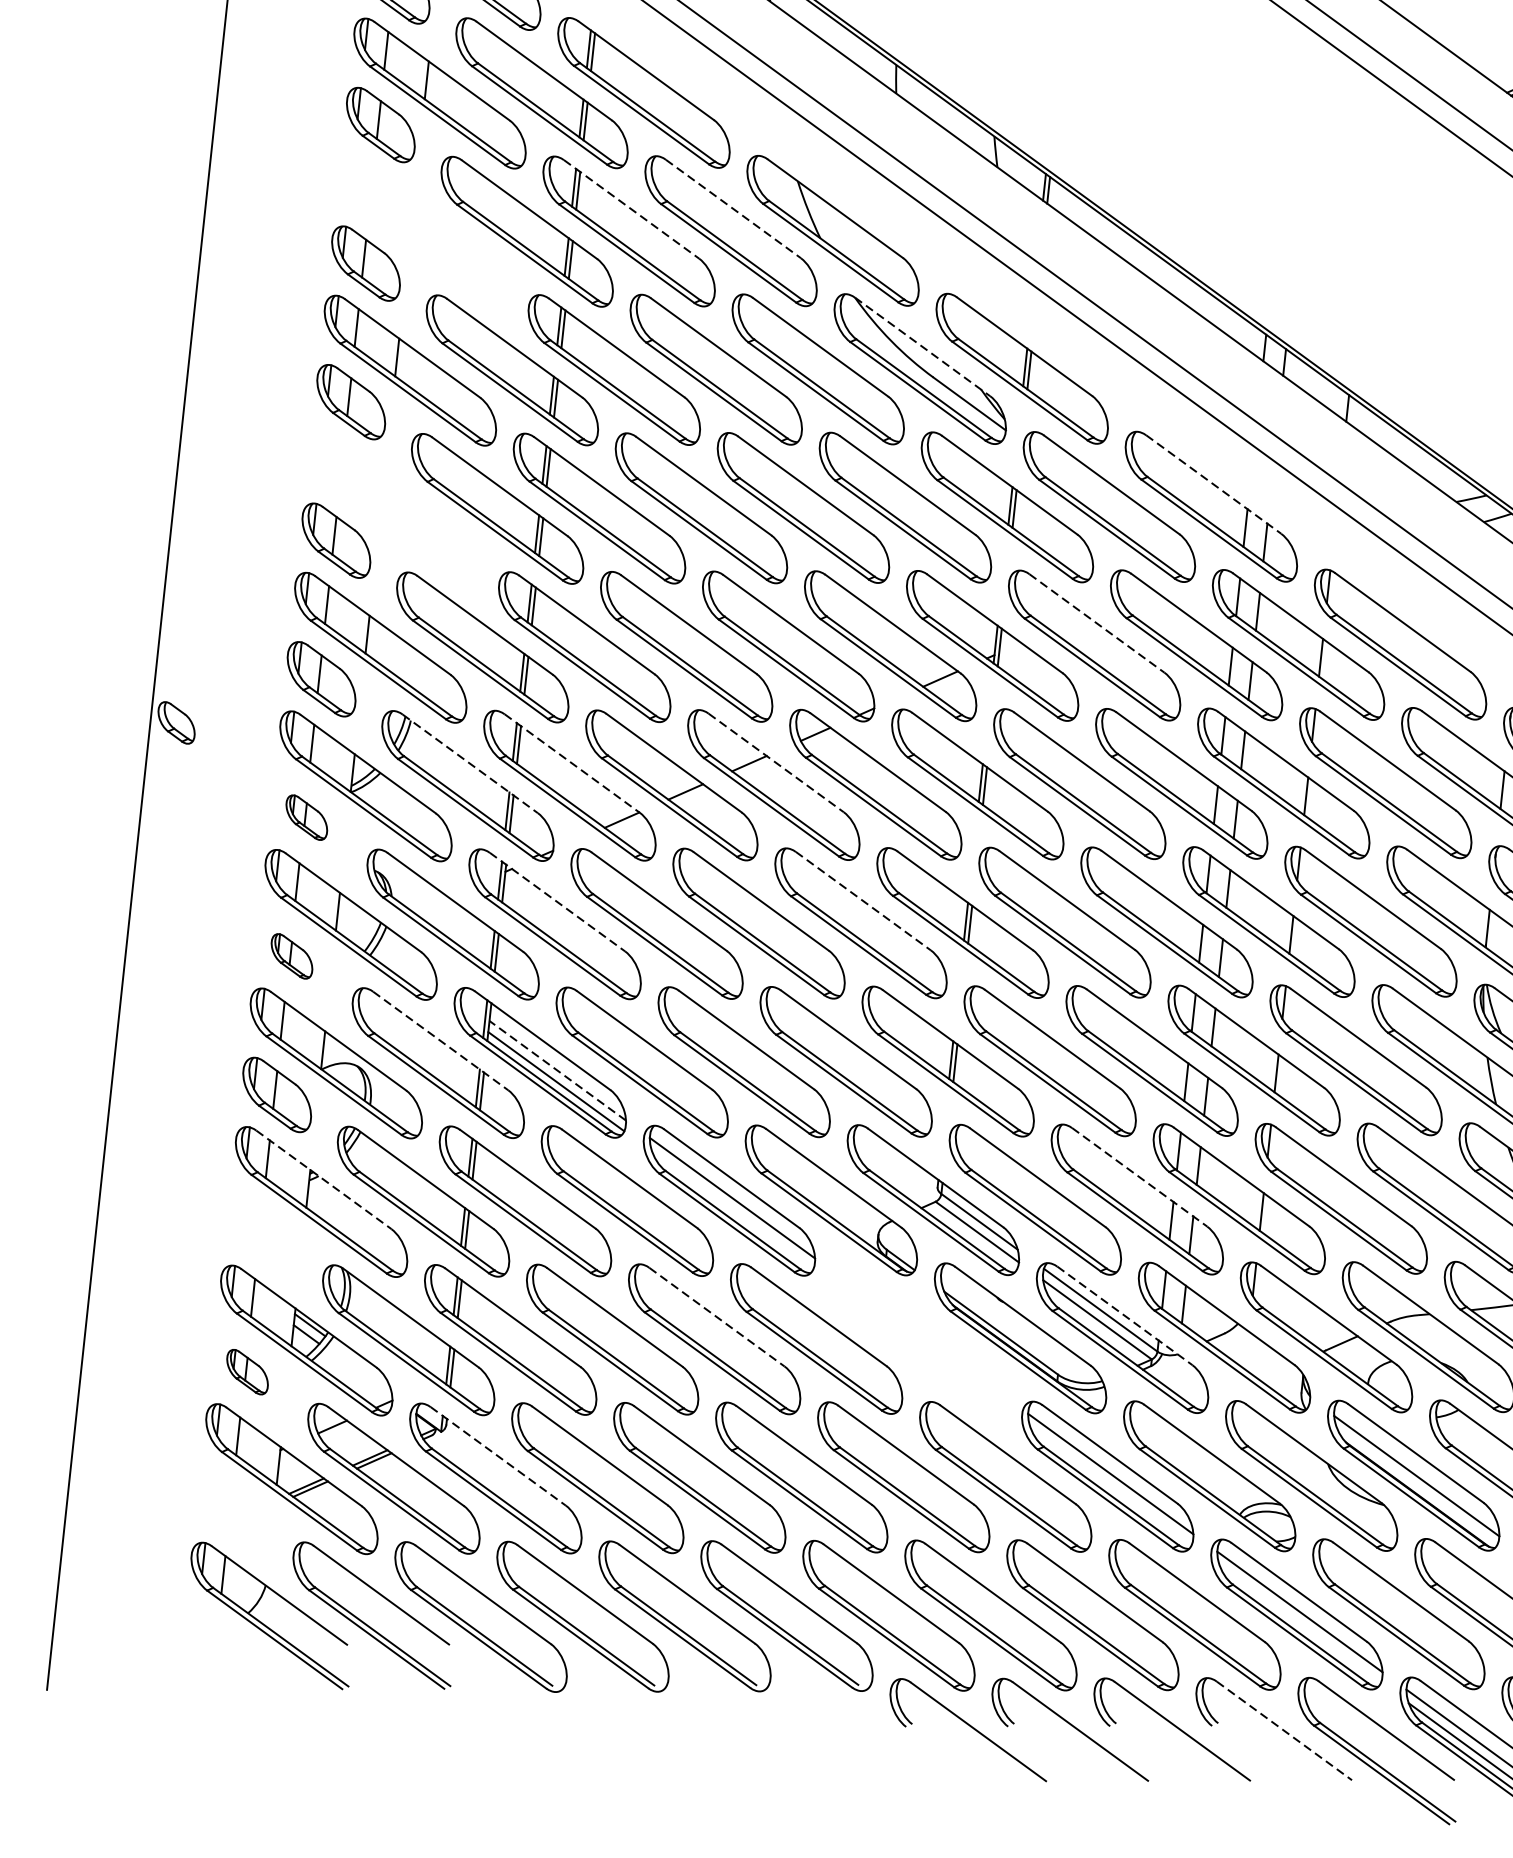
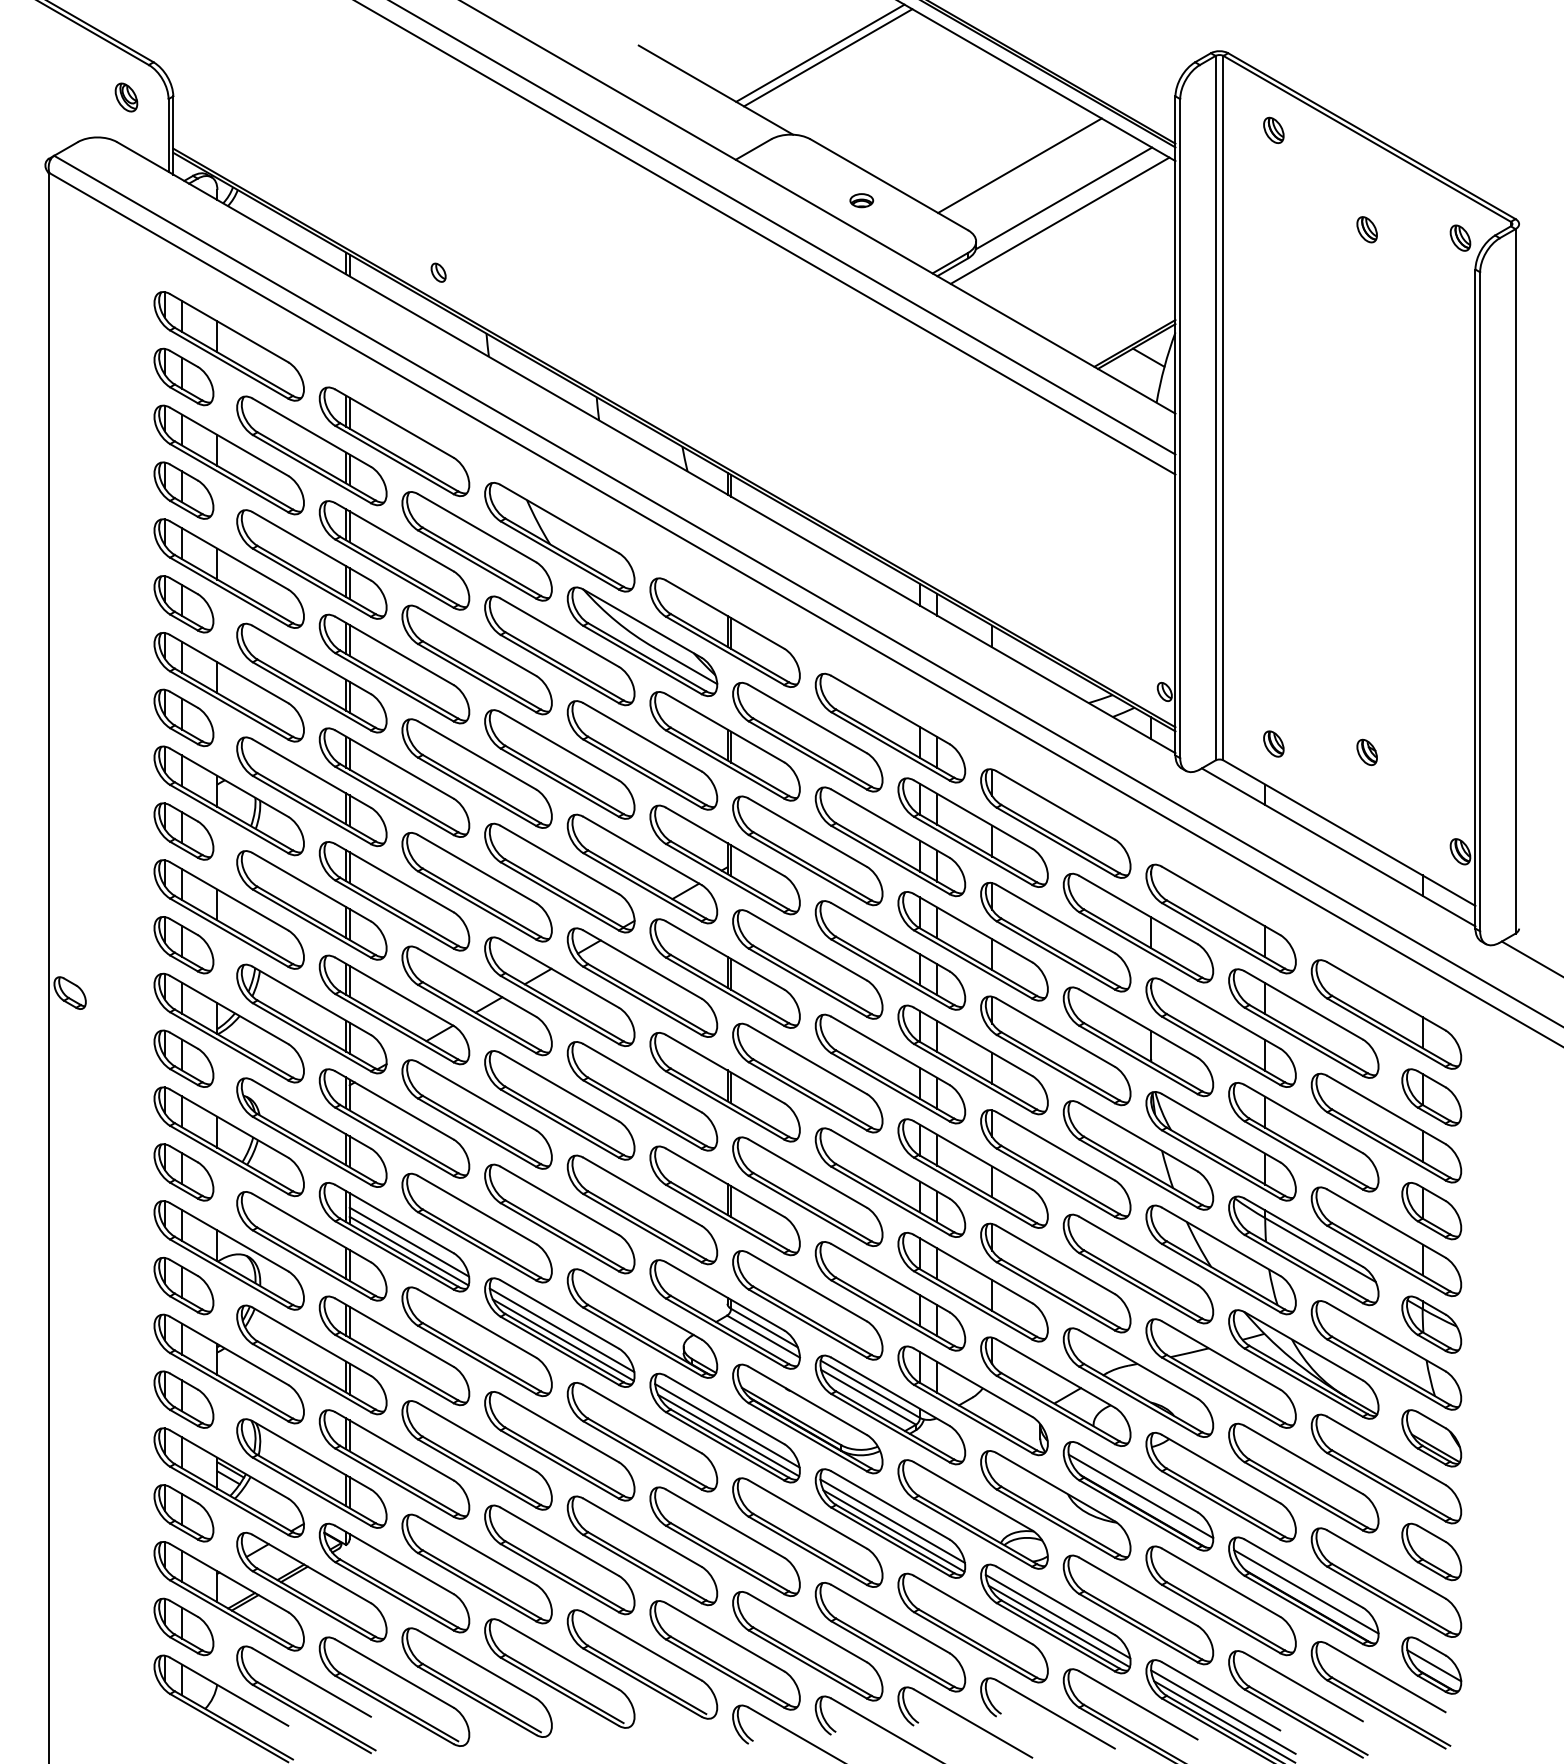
line: (631, 209) -> (394, 537), dashed -> solid
line: (733, 209) -> (477, 528), dashed -> solid
part: (424, 231) -> (228, 573), added
line: (922, 346) -> (642, 623), dashed -> solid
line: (1213, 485) -> (890, 710), dashed -> solid
part: (394, 508) -> (228, 800), added
line: (1097, 623) -> (808, 832), dashed -> solid
line: (777, 762) -> (560, 973), dashed -> solid
line: (471, 764) -> (312, 1001), dashed -> solid
line: (572, 764) -> (394, 992), dashed -> solid
part: (306, 817) -> (183, 1058), size x1.67
line: (863, 901) -> (642, 1078), dashed -> solid
line: (557, 902) -> (394, 1105), dashed -> solid
part: (291, 956) -> (183, 1172), size x1.67
line: (441, 1041) -> (312, 1228), dashed -> solid
line: (557, 1071) -> (409, 1242), dashed -> solid
line: (1139, 1177) -> (890, 1278), dashed -> solid
line: (324, 1180) -> (229, 1351), dashed -> solid
line: (731, 1209) -> (562, 1339), added
part: (261, 1233) -> (183, 1399), added
line: (1124, 1316) -> (890, 1392), dashed -> solid
line: (717, 1317) -> (560, 1428), dashed -> solid
part: (917, 1337) -> (724, 1427), added
part: (246, 1372) -> (183, 1513), size x1.67
line: (498, 1457) -> (394, 1560), dashed -> solid
line: (1110, 1485) -> (893, 1530), added
part: (232, 1510) -> (183, 1626), added
line: (1299, 1624) -> (1058, 1626), added
line: (1285, 1731) -> (1056, 1714), dashed -> solid

